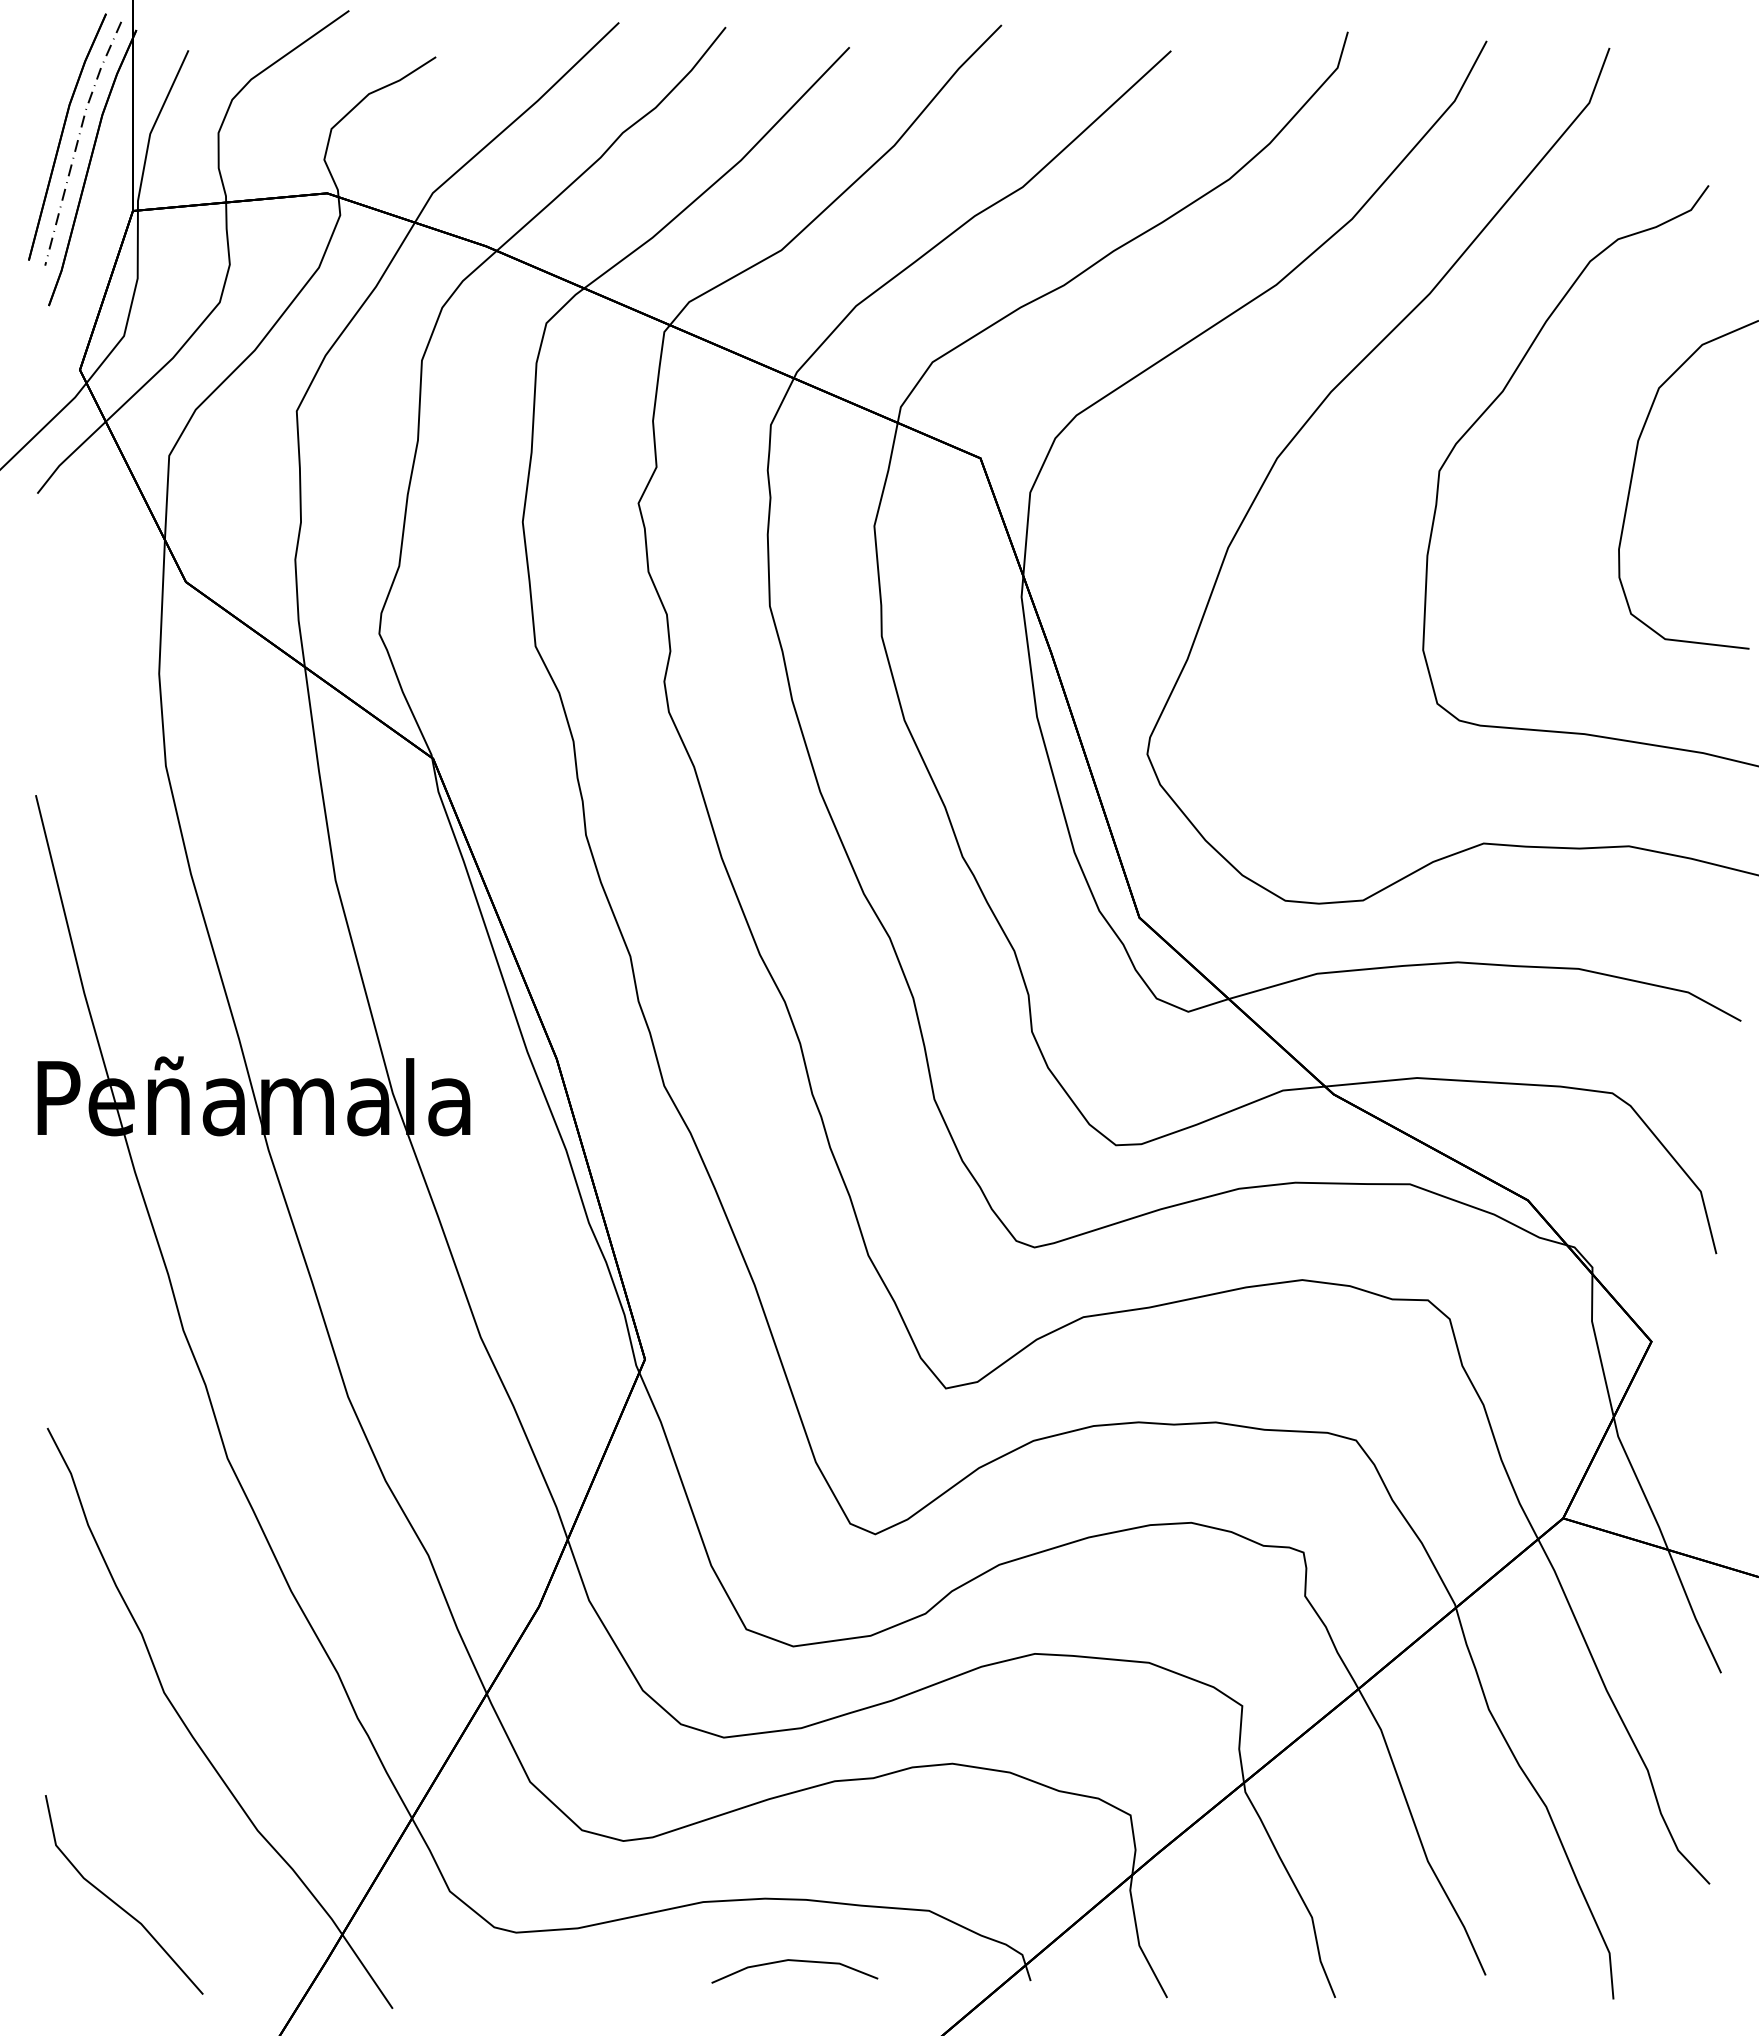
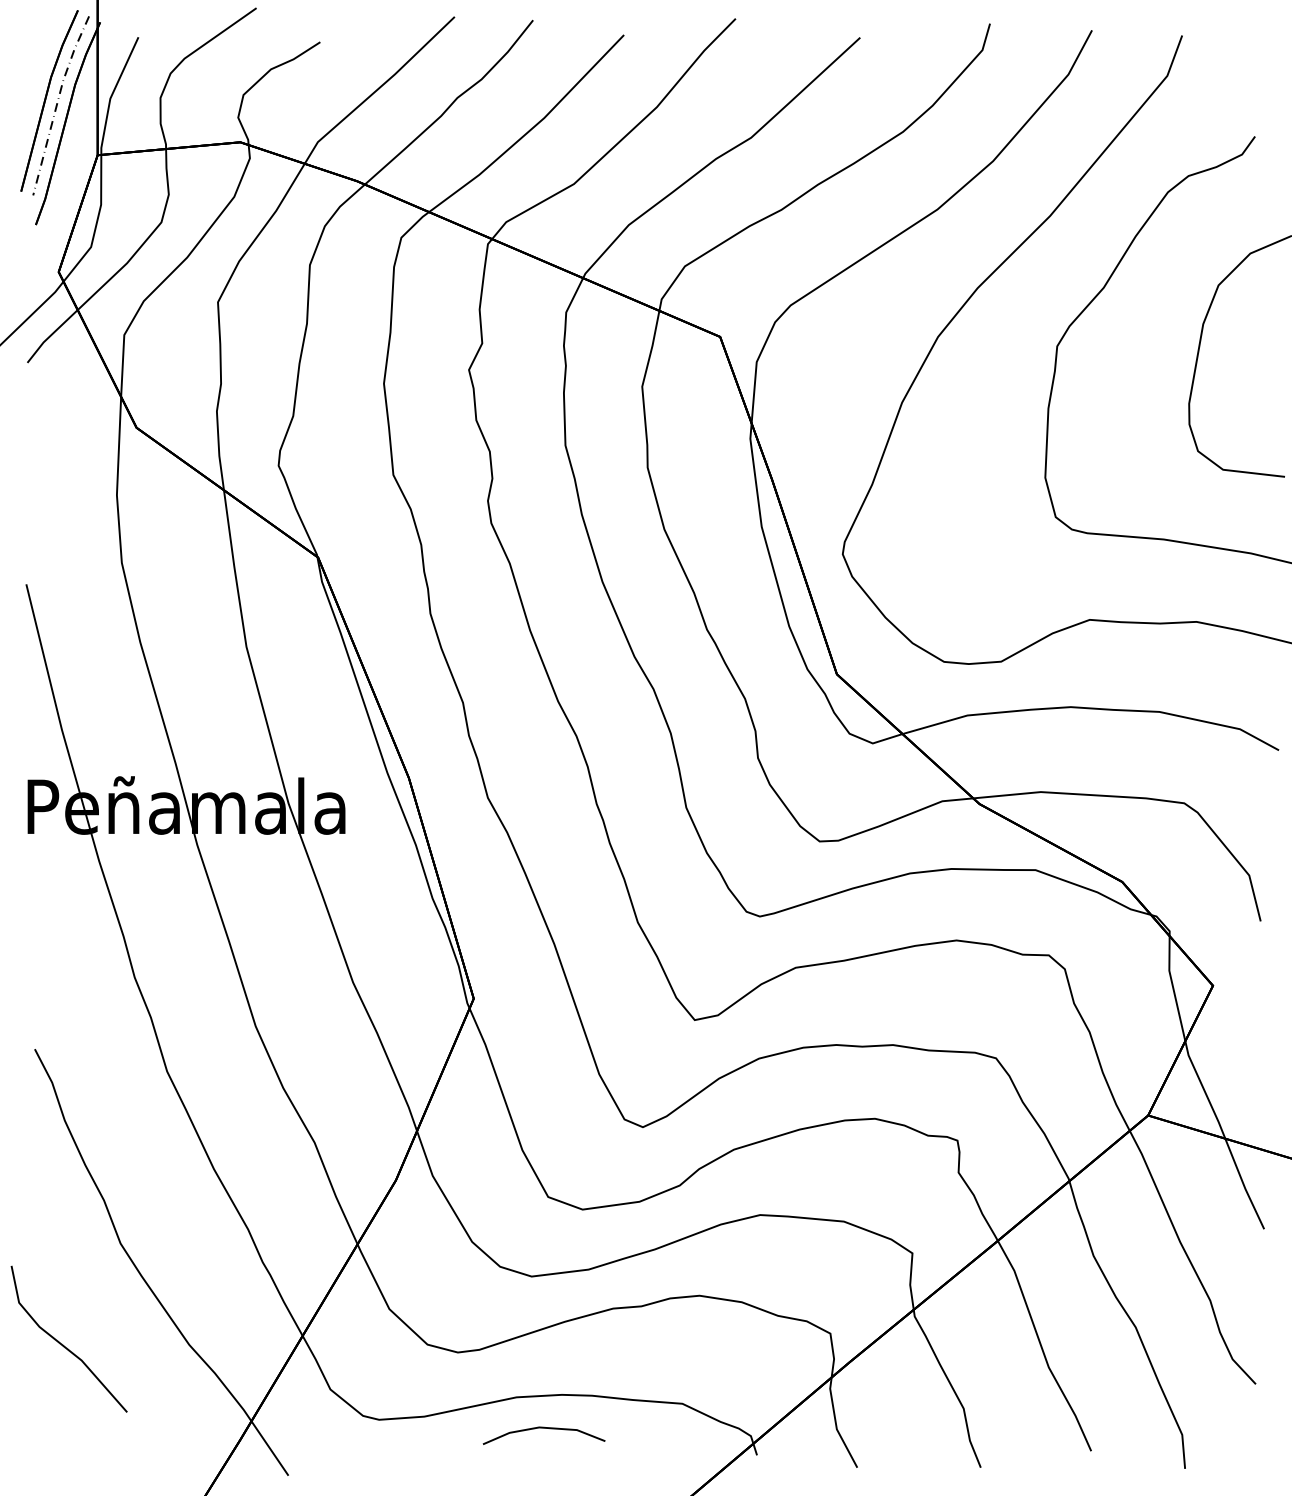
line: (117, 1903) -> (64, 1345), moved
line: (794, 1961) -> (543, 1428), moved

